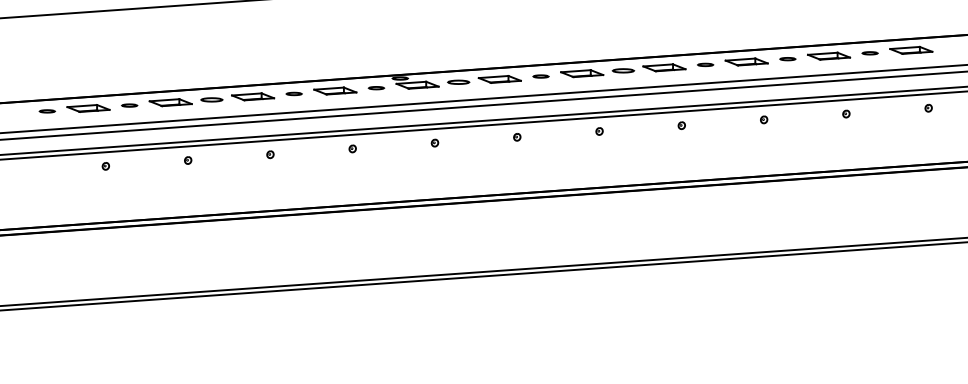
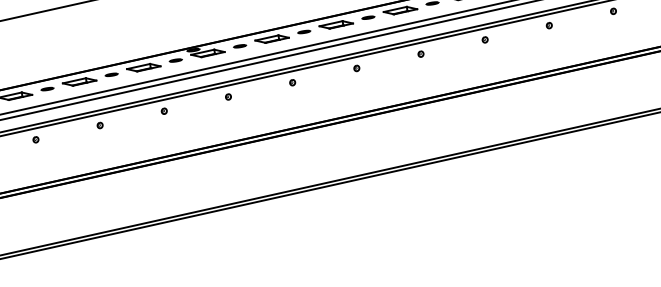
part: (622, 70) -> (367, 17), size x0.71
part: (458, 82) -> (239, 46), size x0.71
part: (211, 99) -> (47, 88), size x0.71

